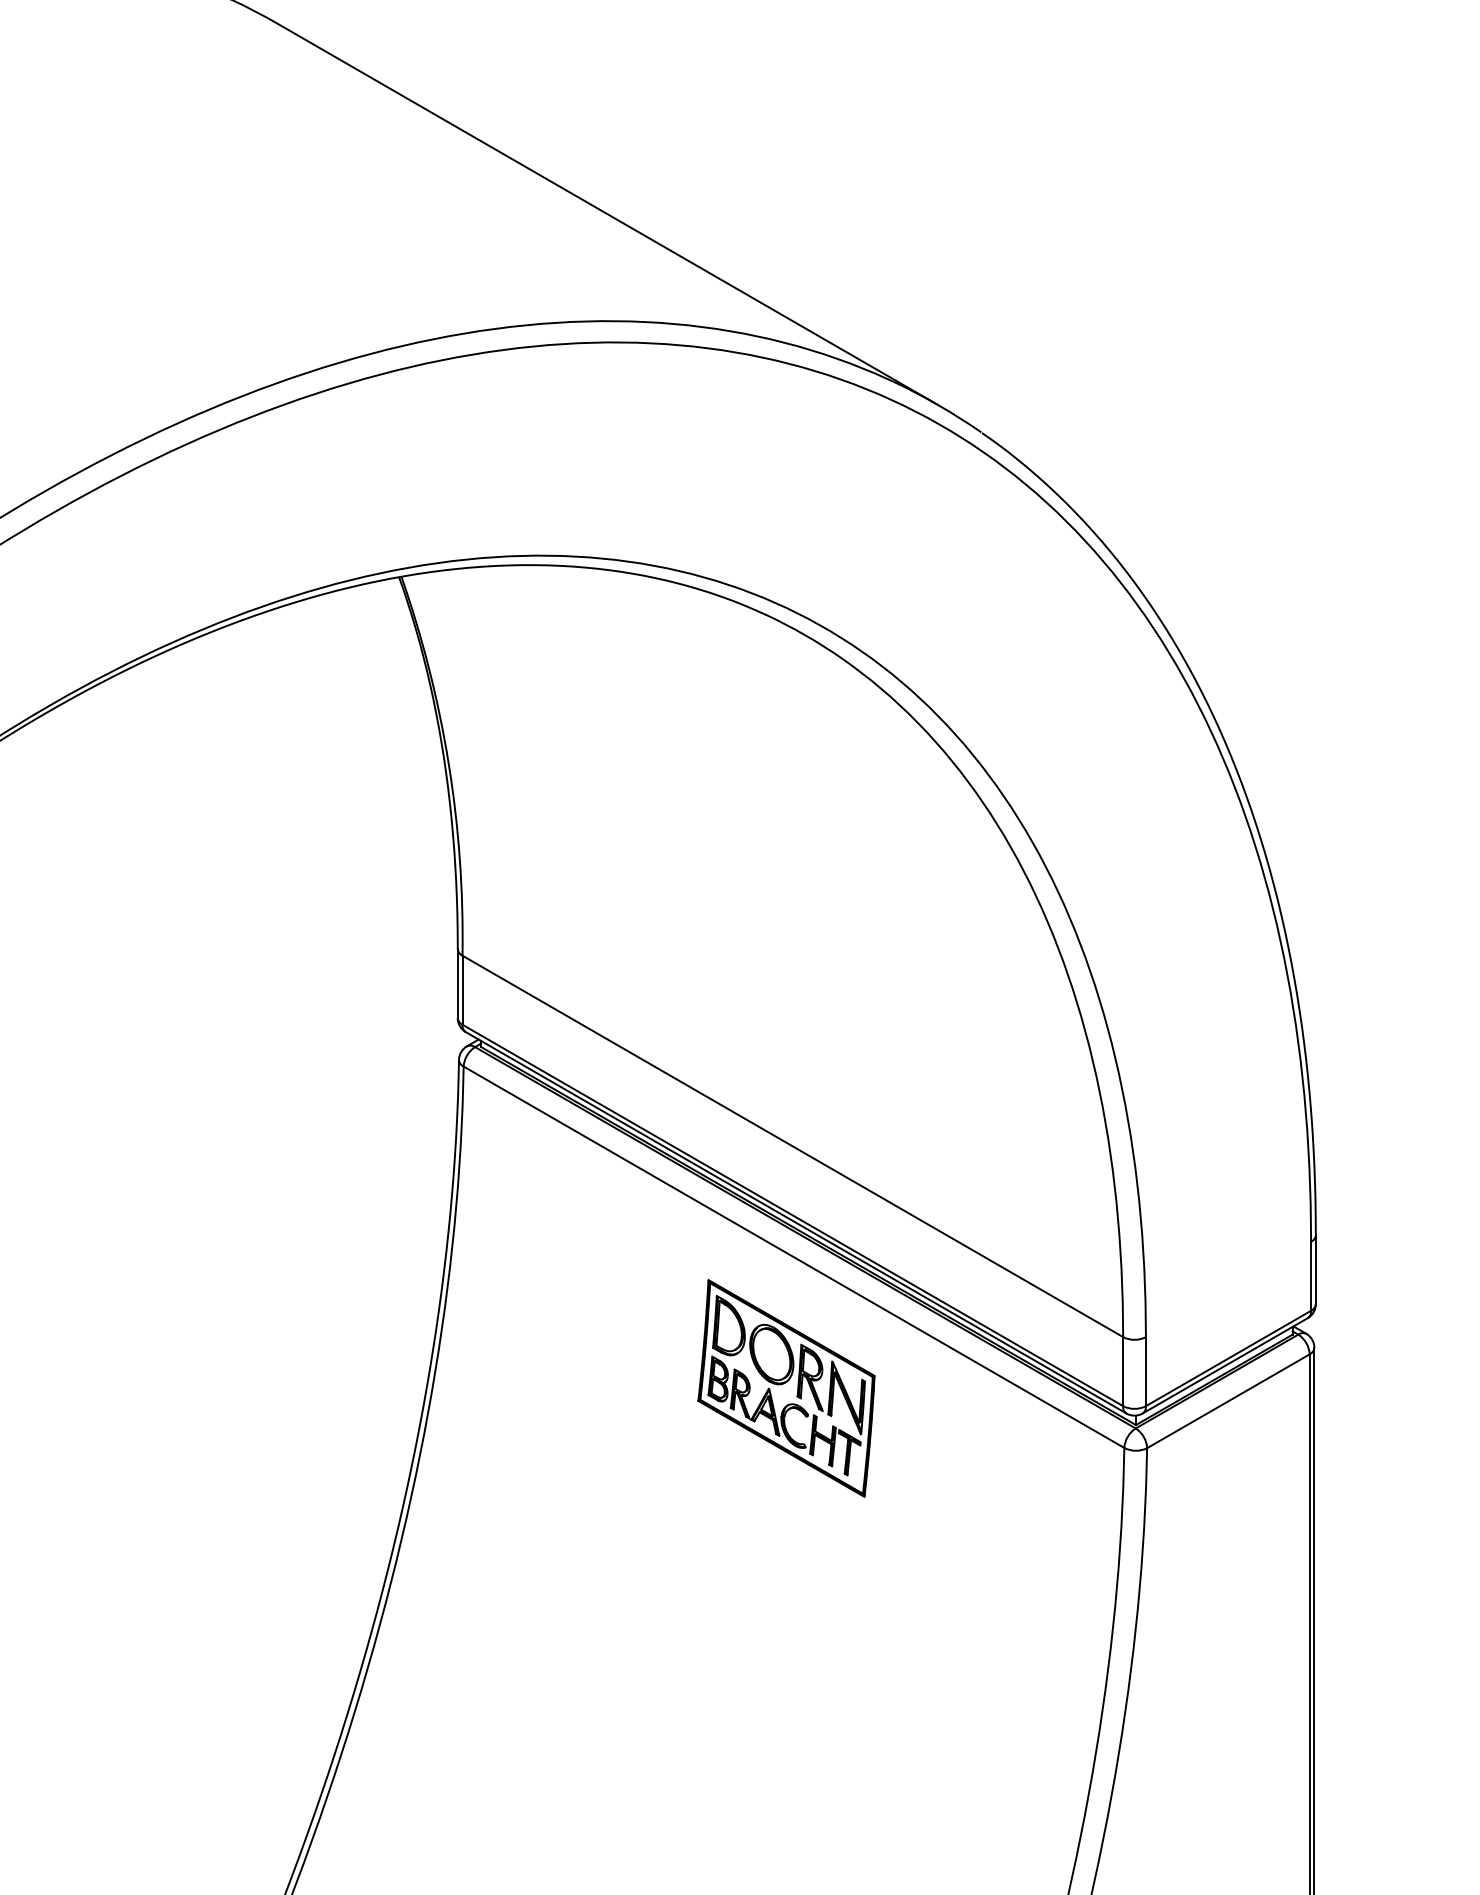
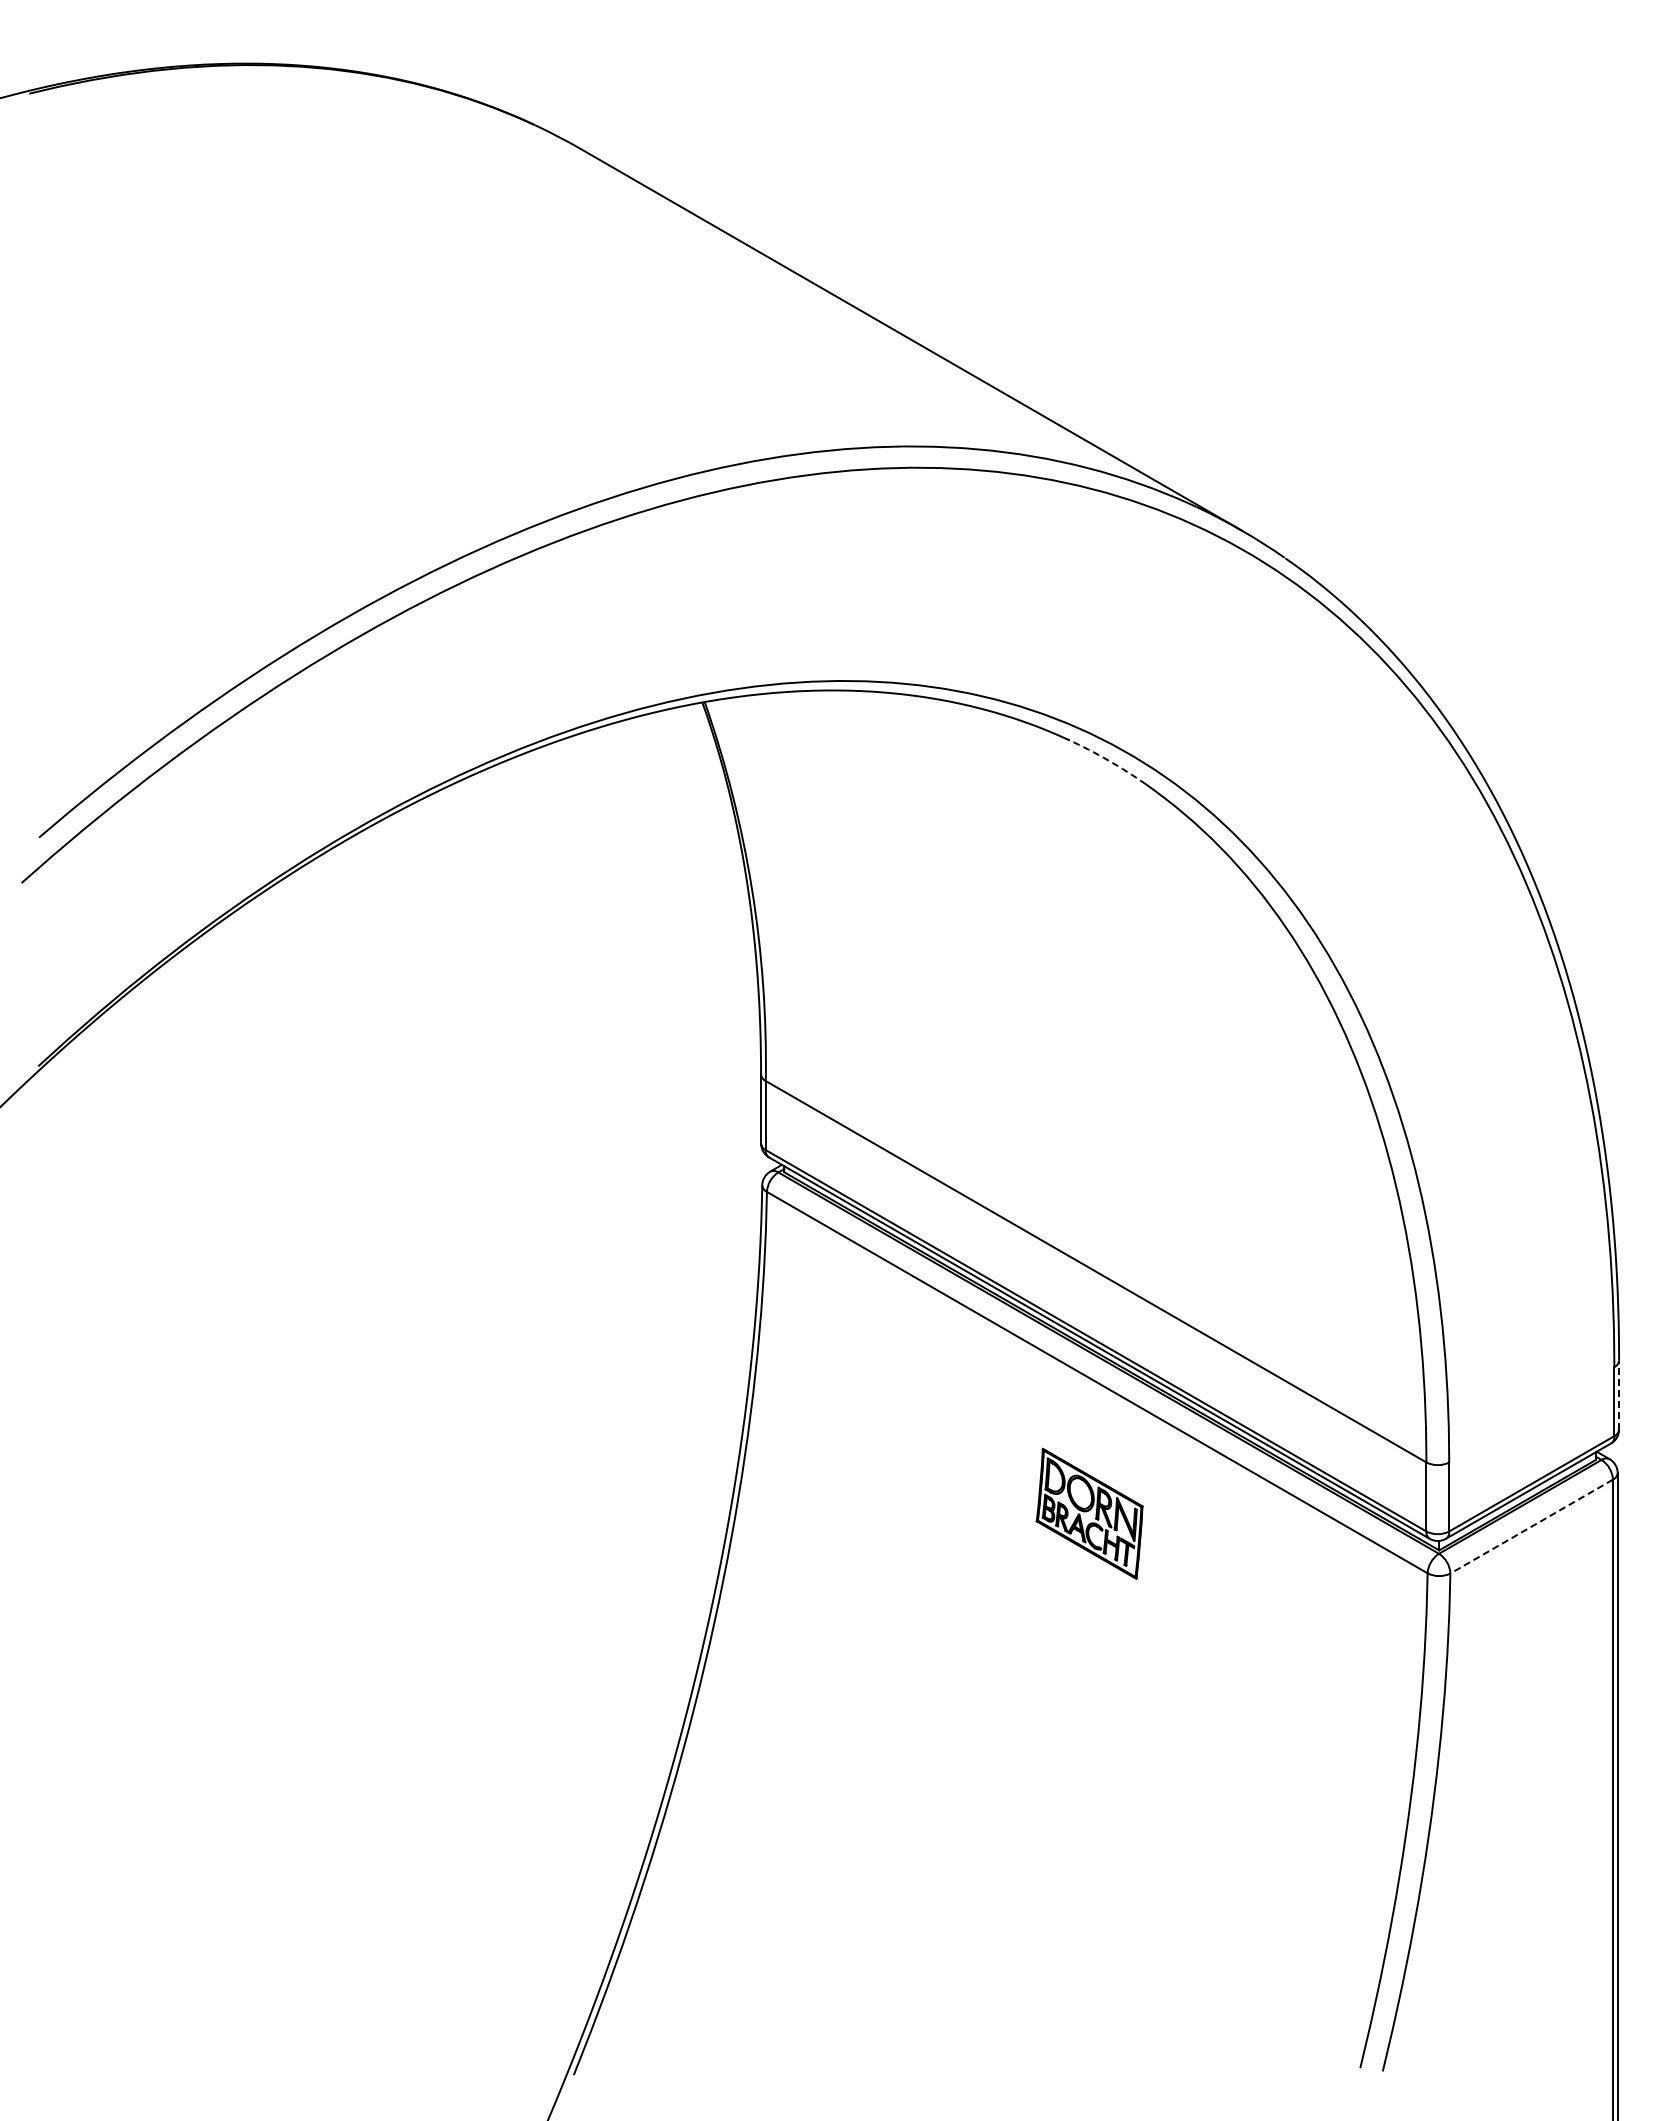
arc: (805, 635) -> (1108, 760), solid -> dashed
line: (1316, 1270) -> (1619, 1395), solid -> dashed
part: (786, 1388) -> (1089, 1513), size x0.6
line: (1228, 1401) -> (1531, 1526), solid -> dashed

